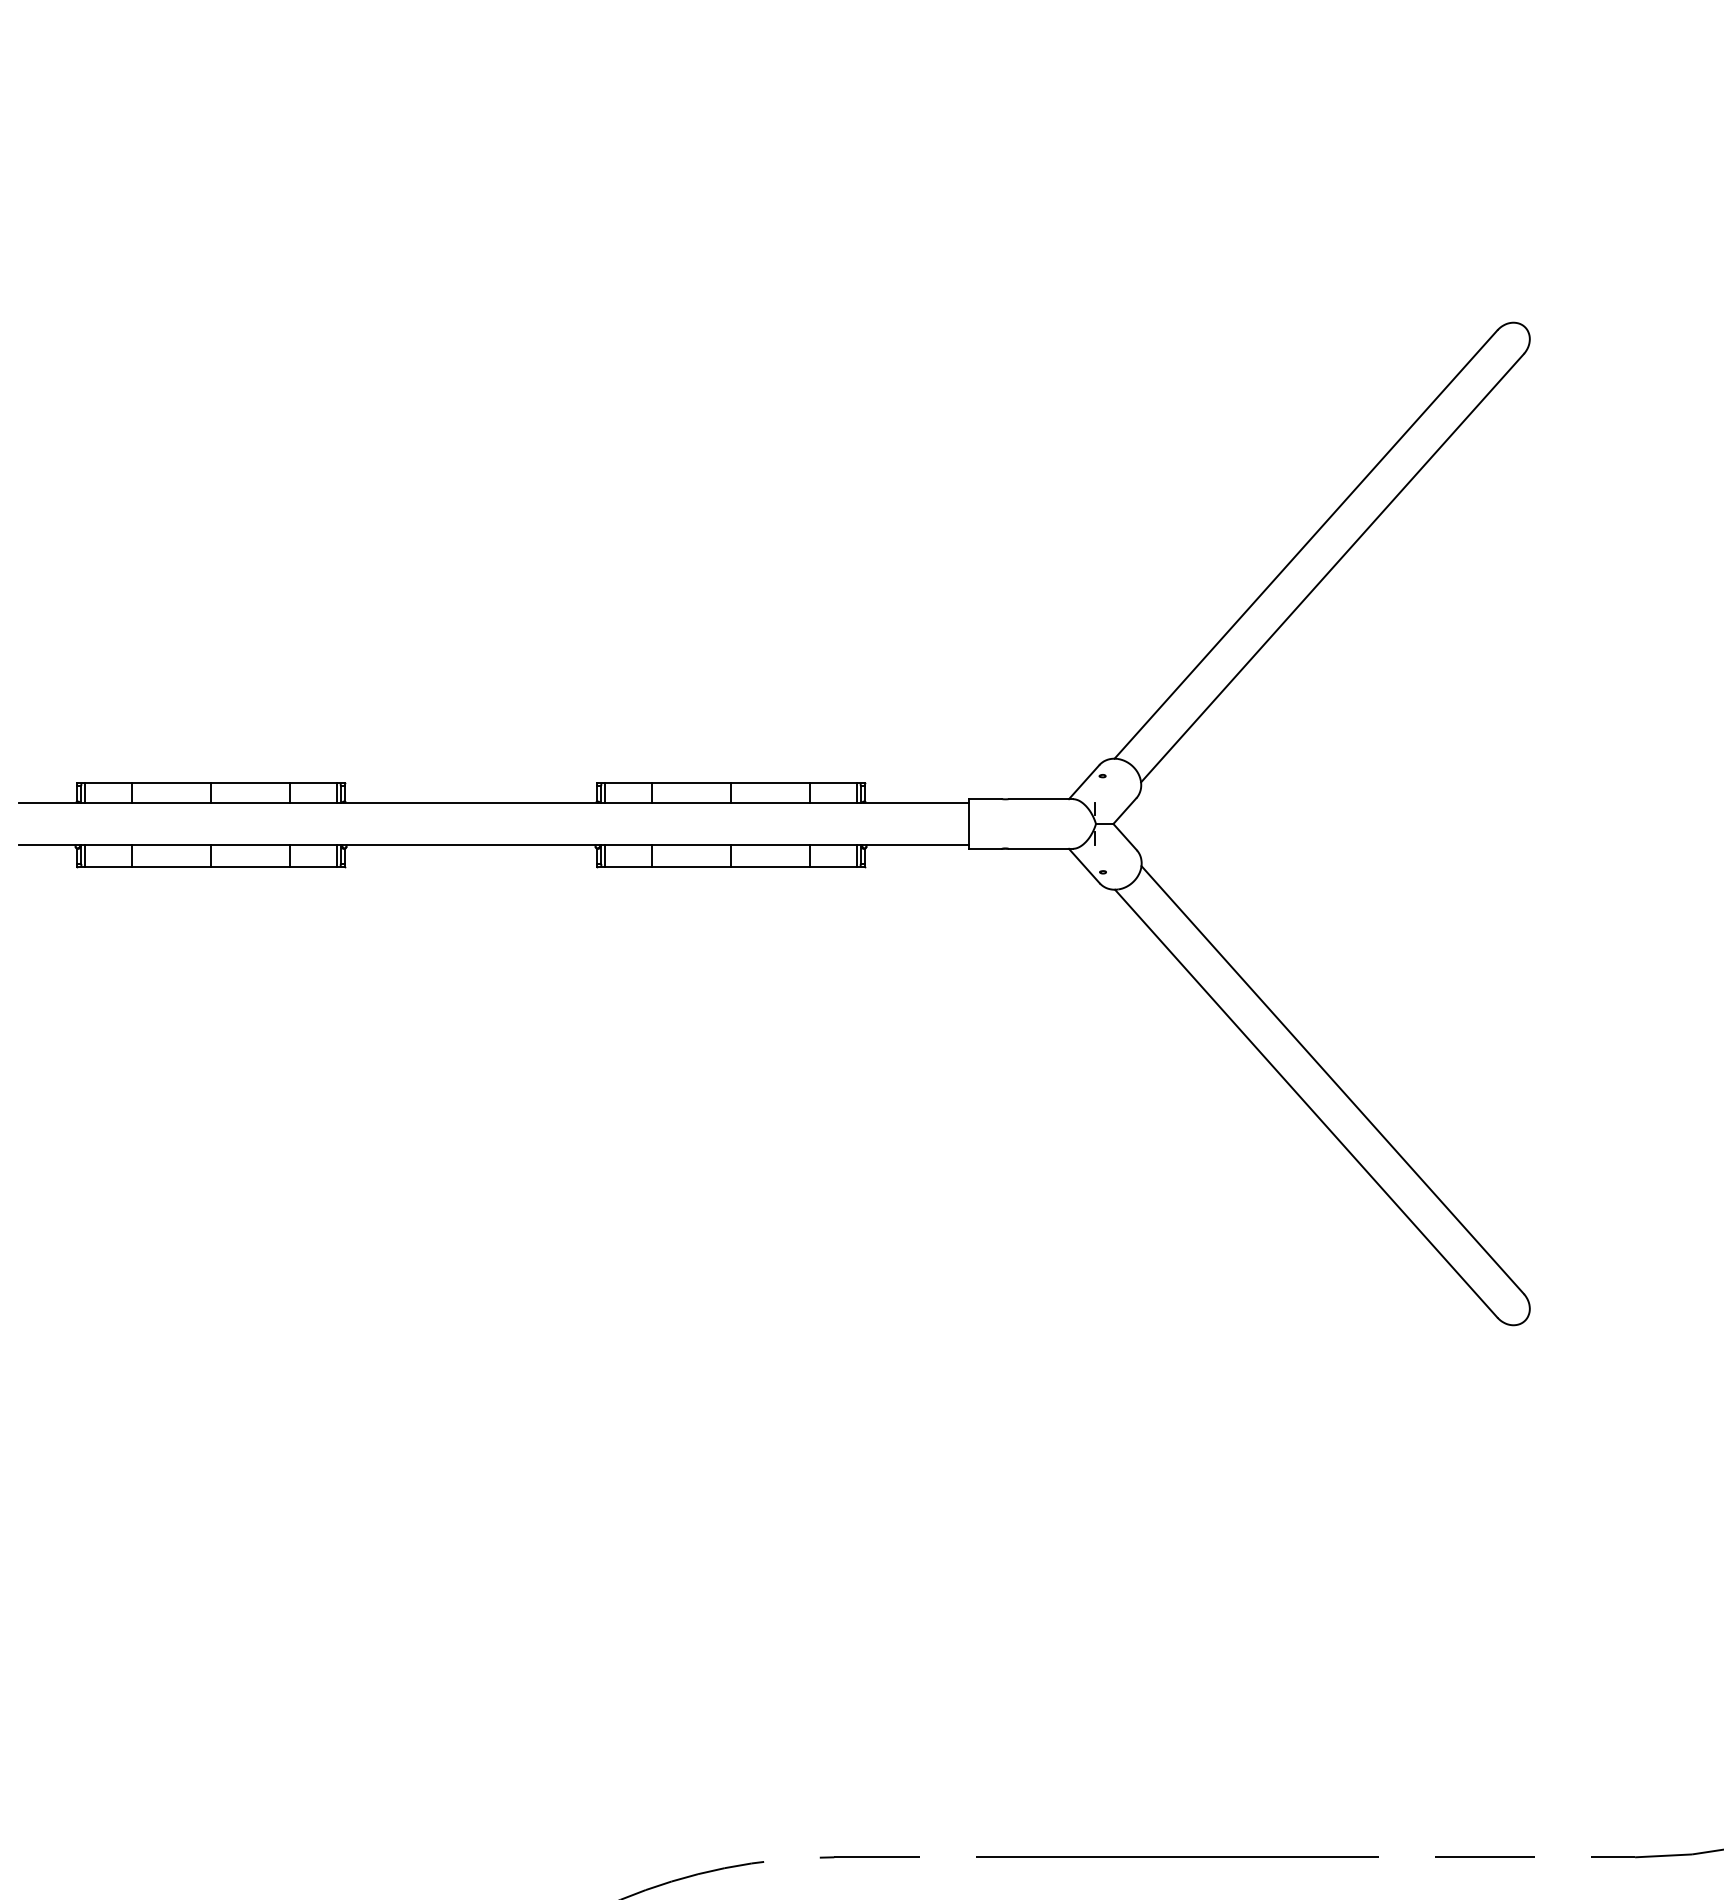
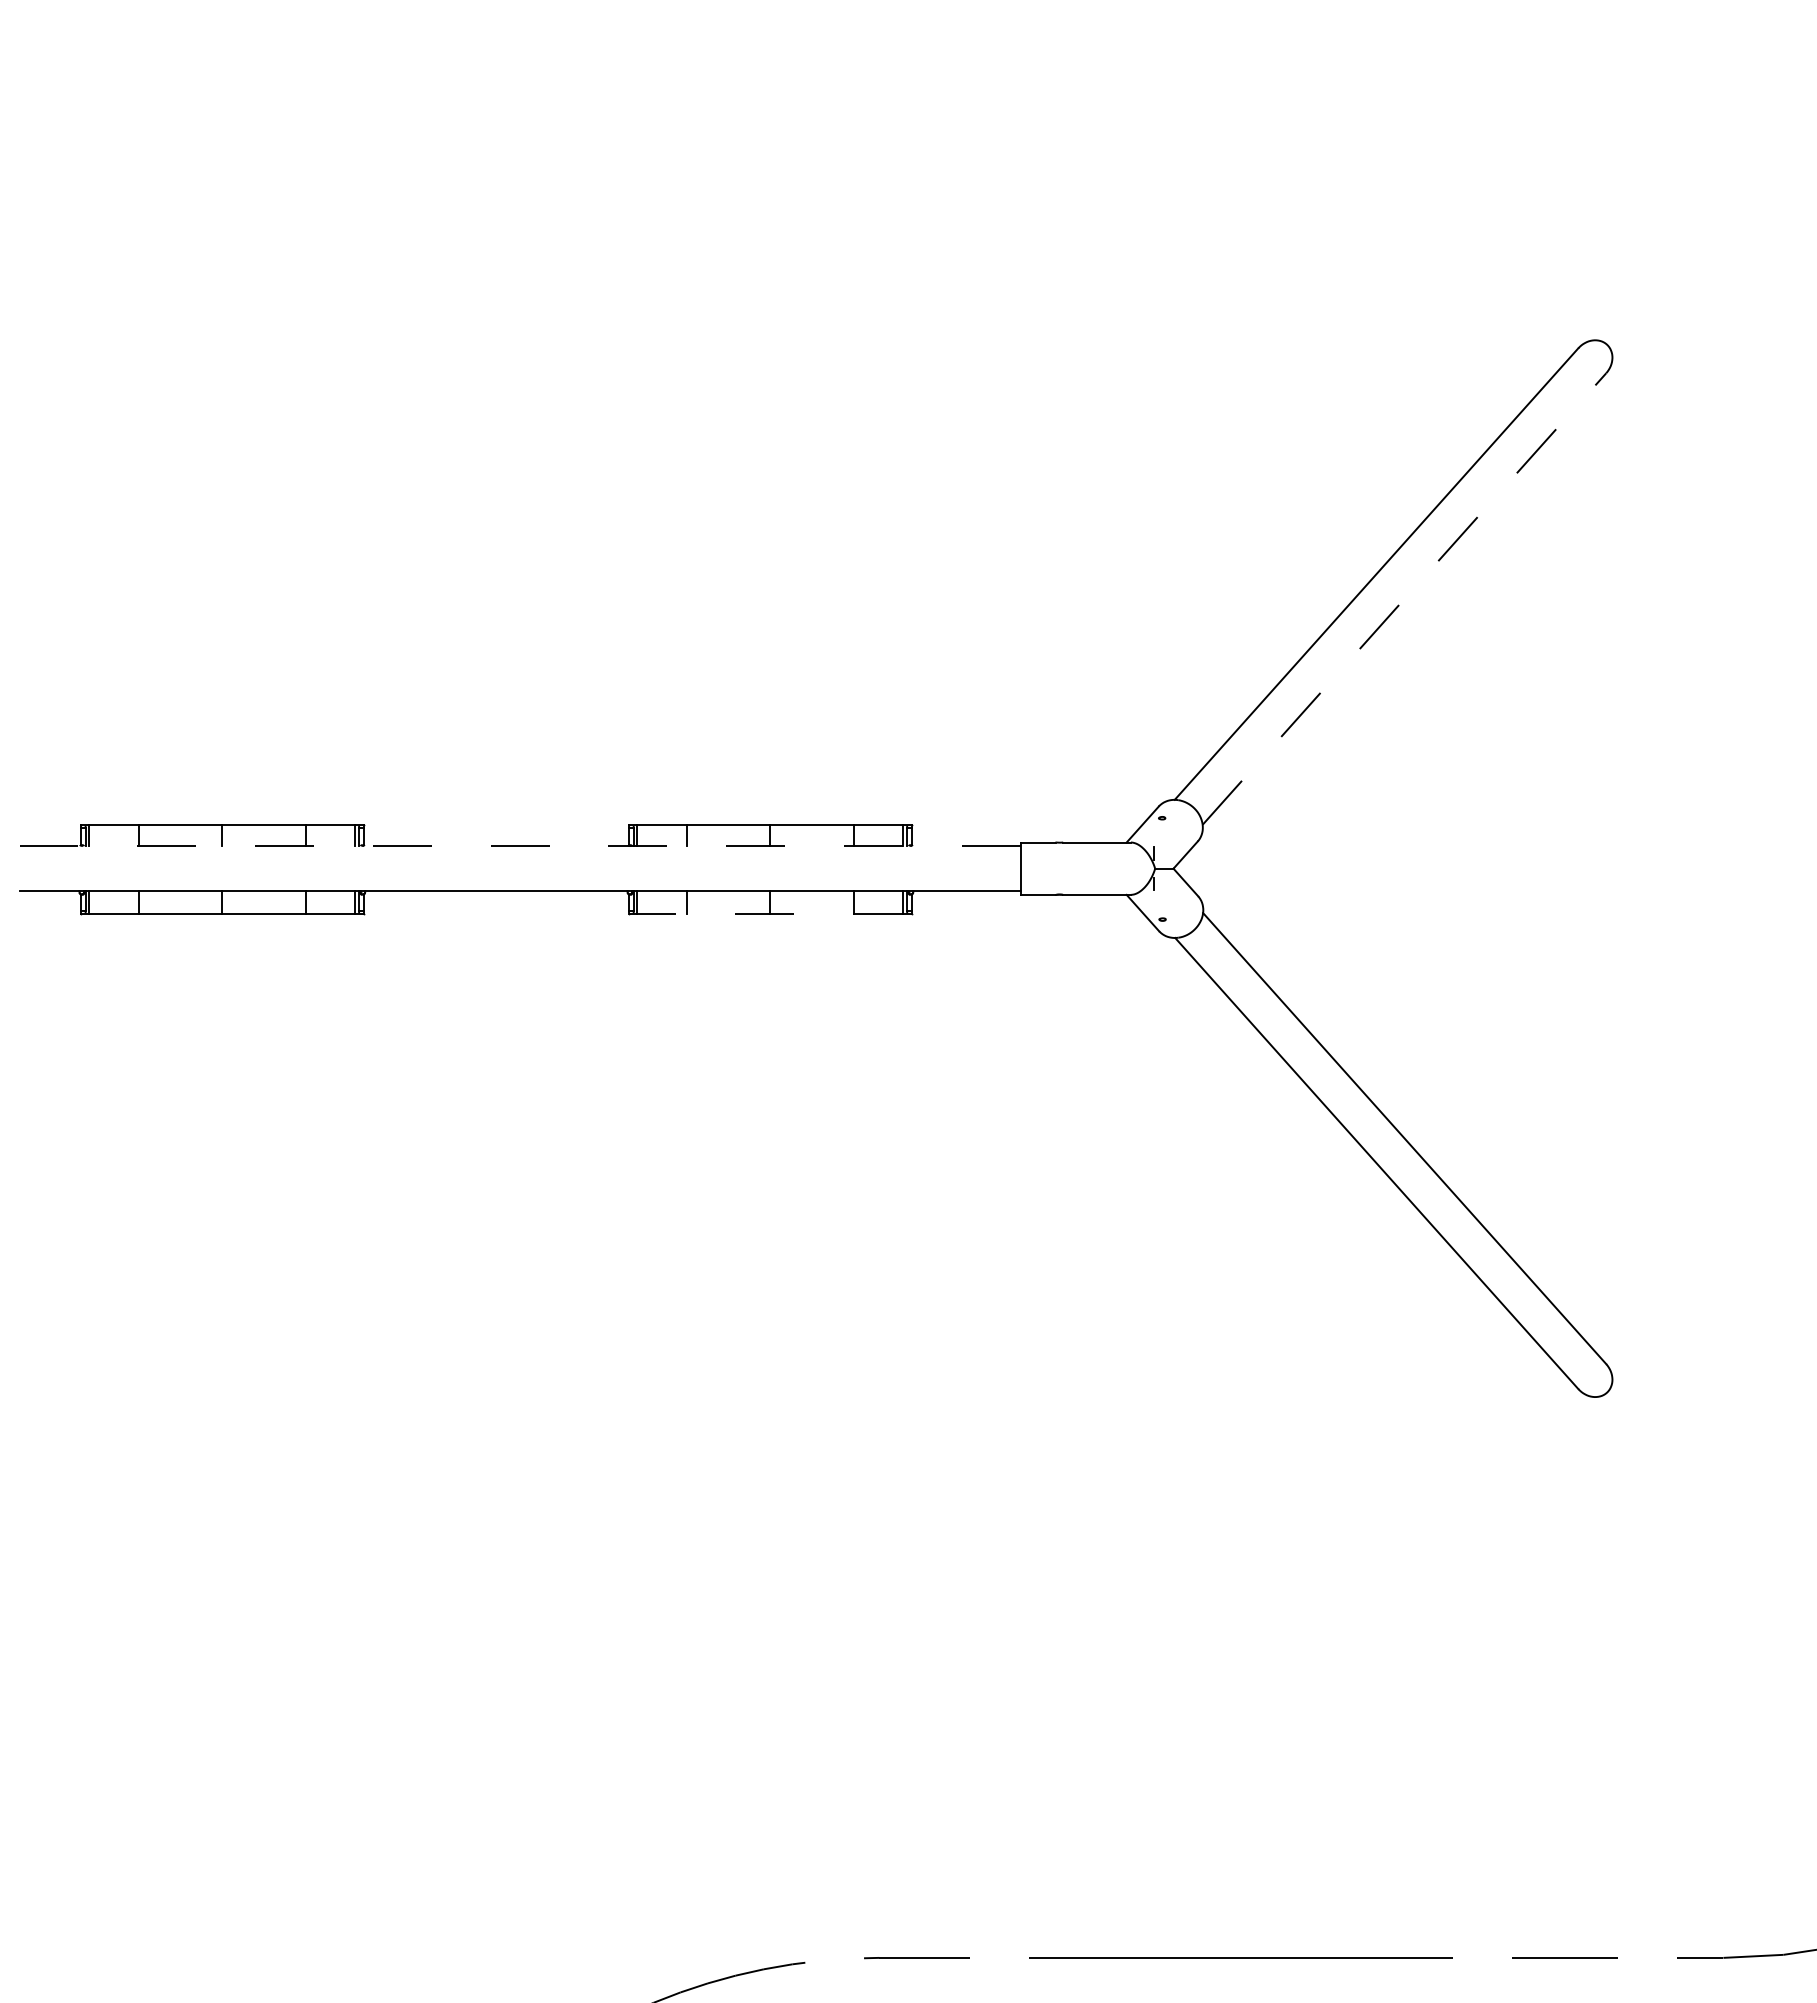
line: (1332, 568) -> (1404, 599), solid -> dashed
line: (493, 802) -> (520, 846), solid -> dashed
line: (730, 866) -> (769, 913), solid -> dashed

